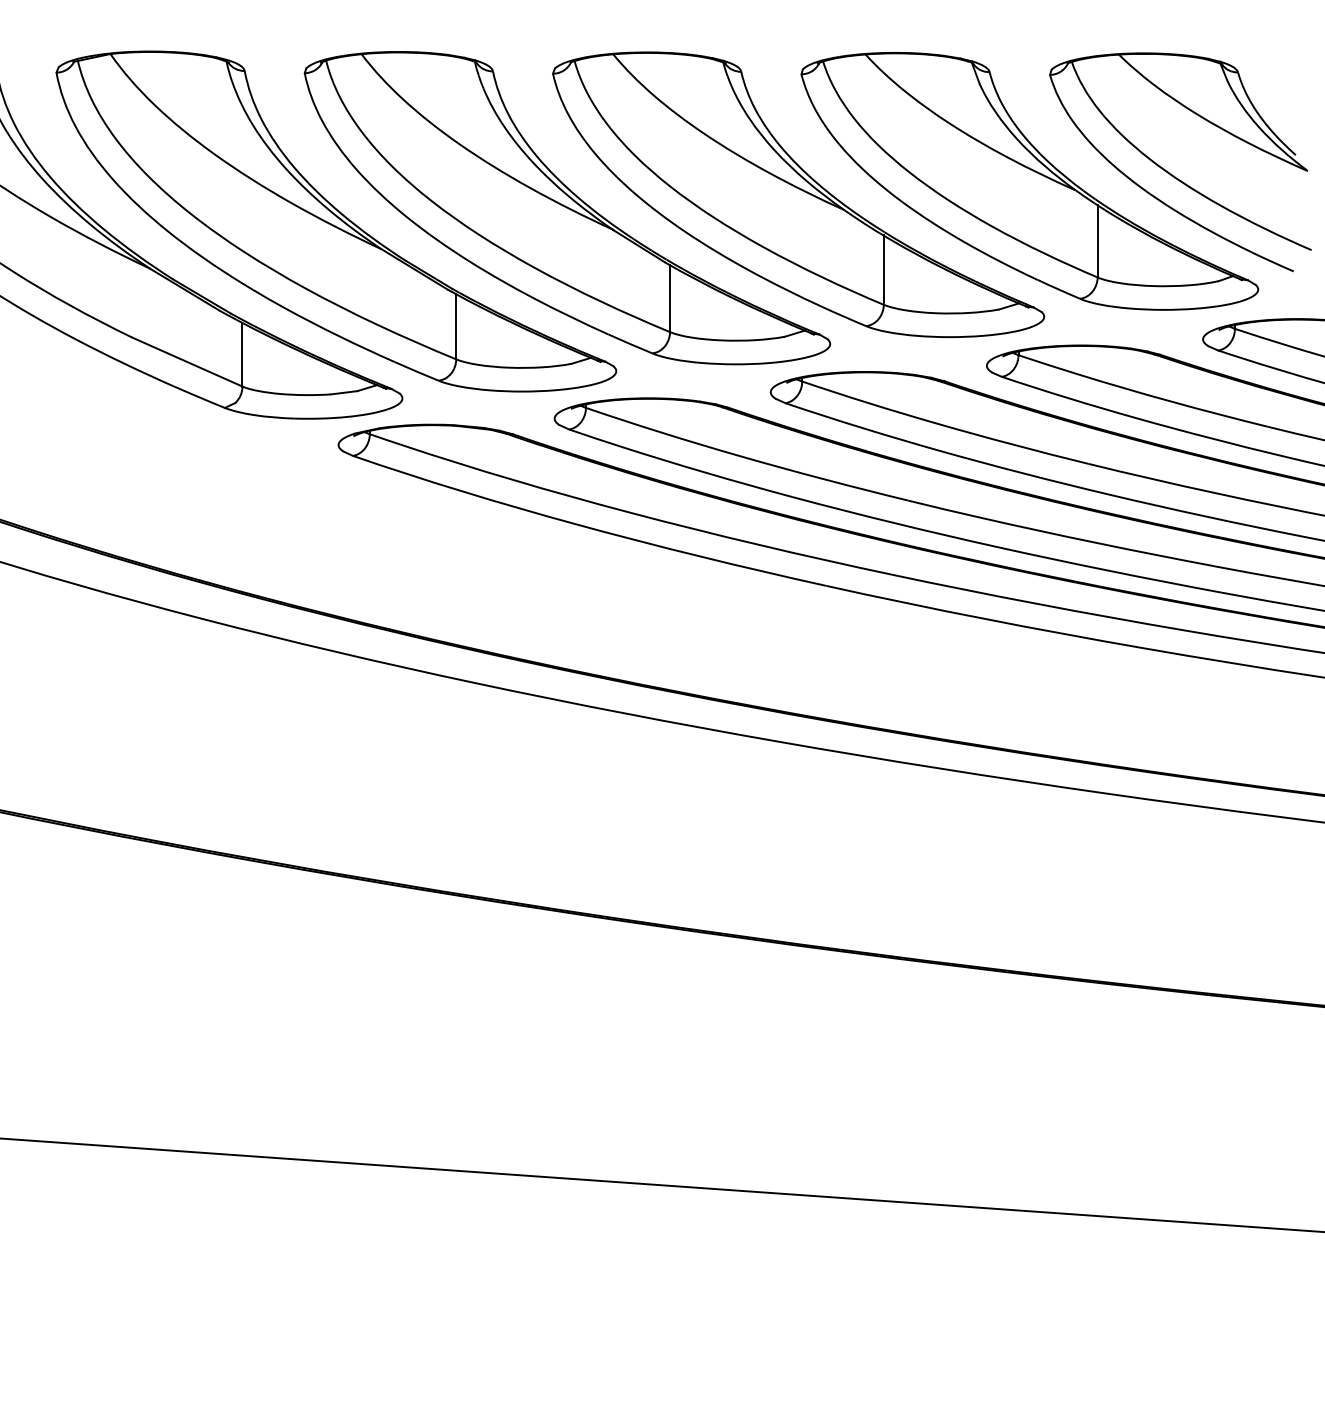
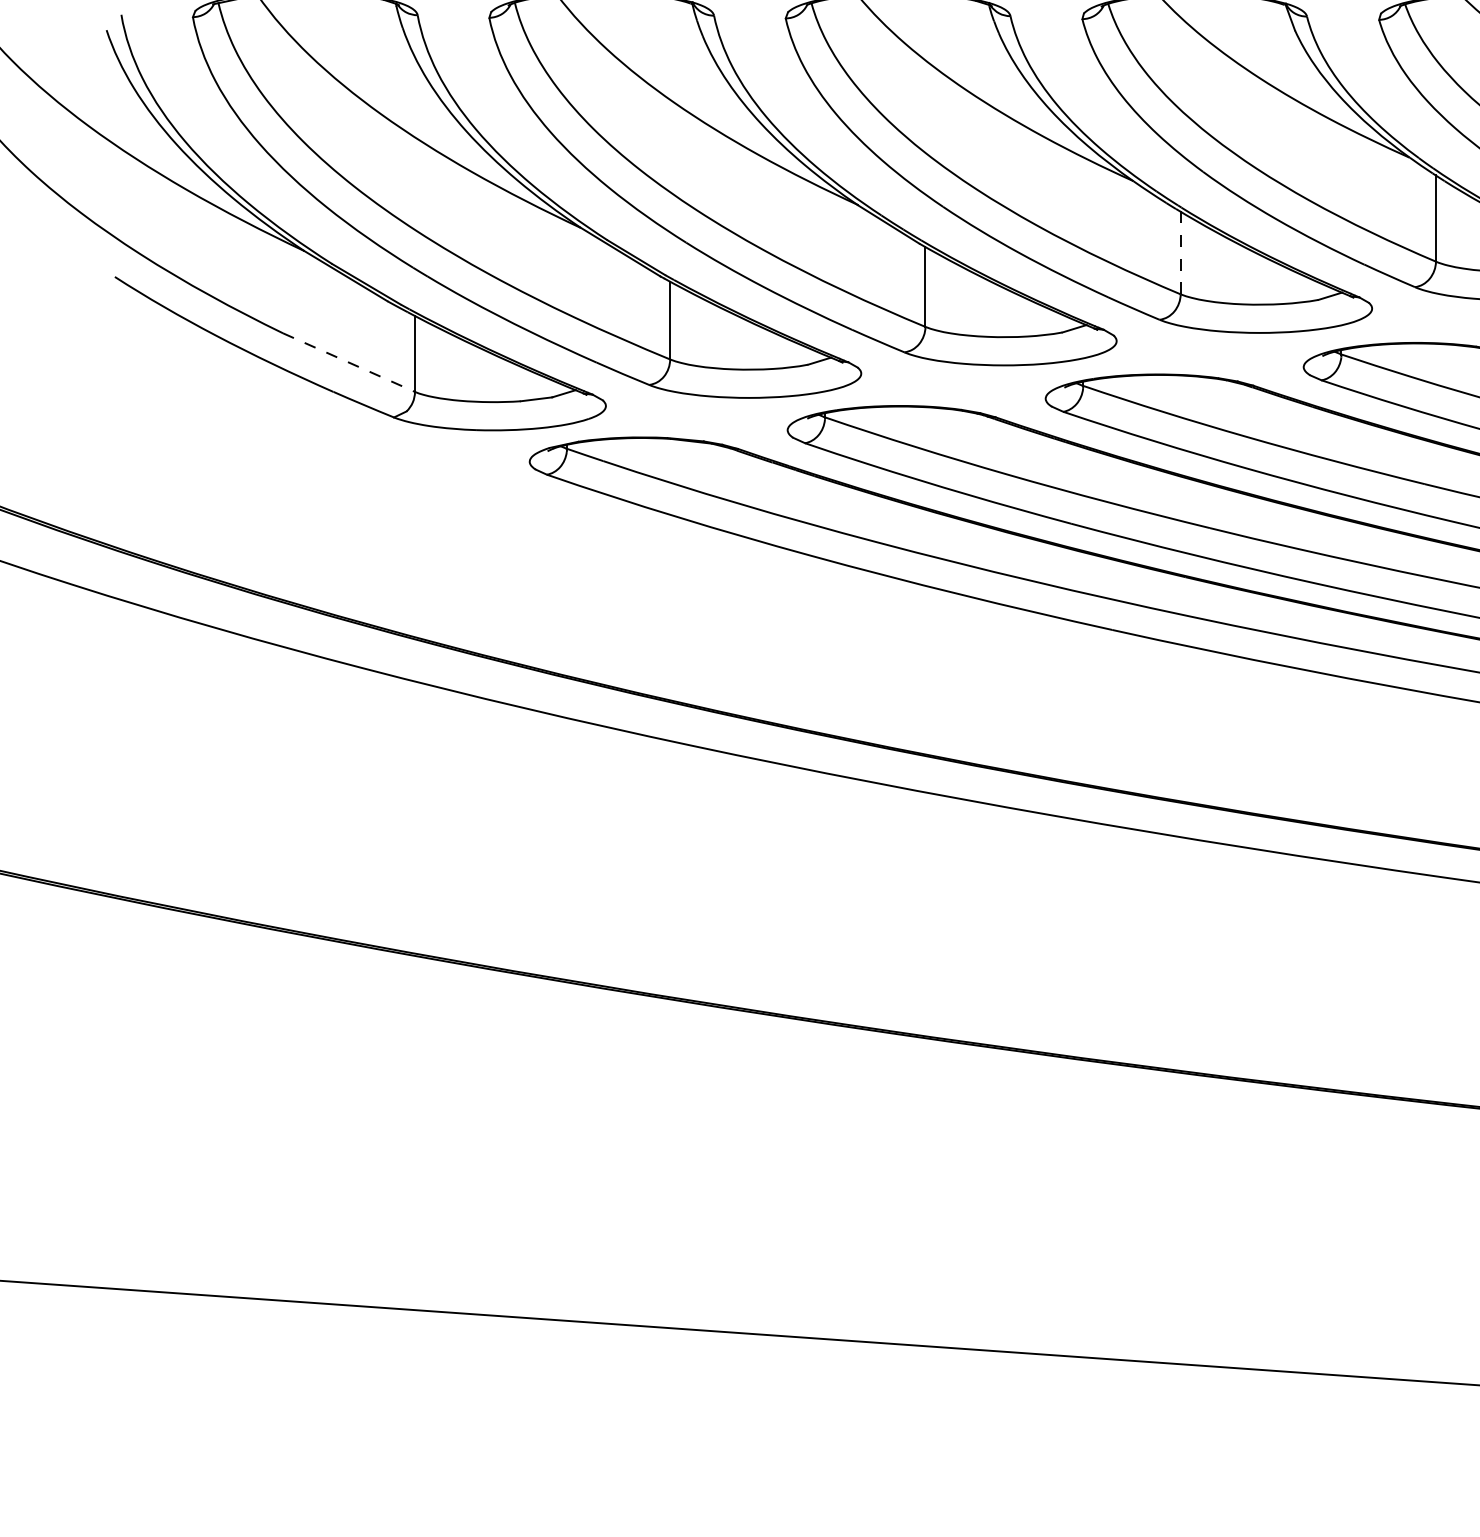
line: (883, 270) -> (1180, 253), solid -> dashed
line: (187, 362) -> (349, 363), solid -> dashed

